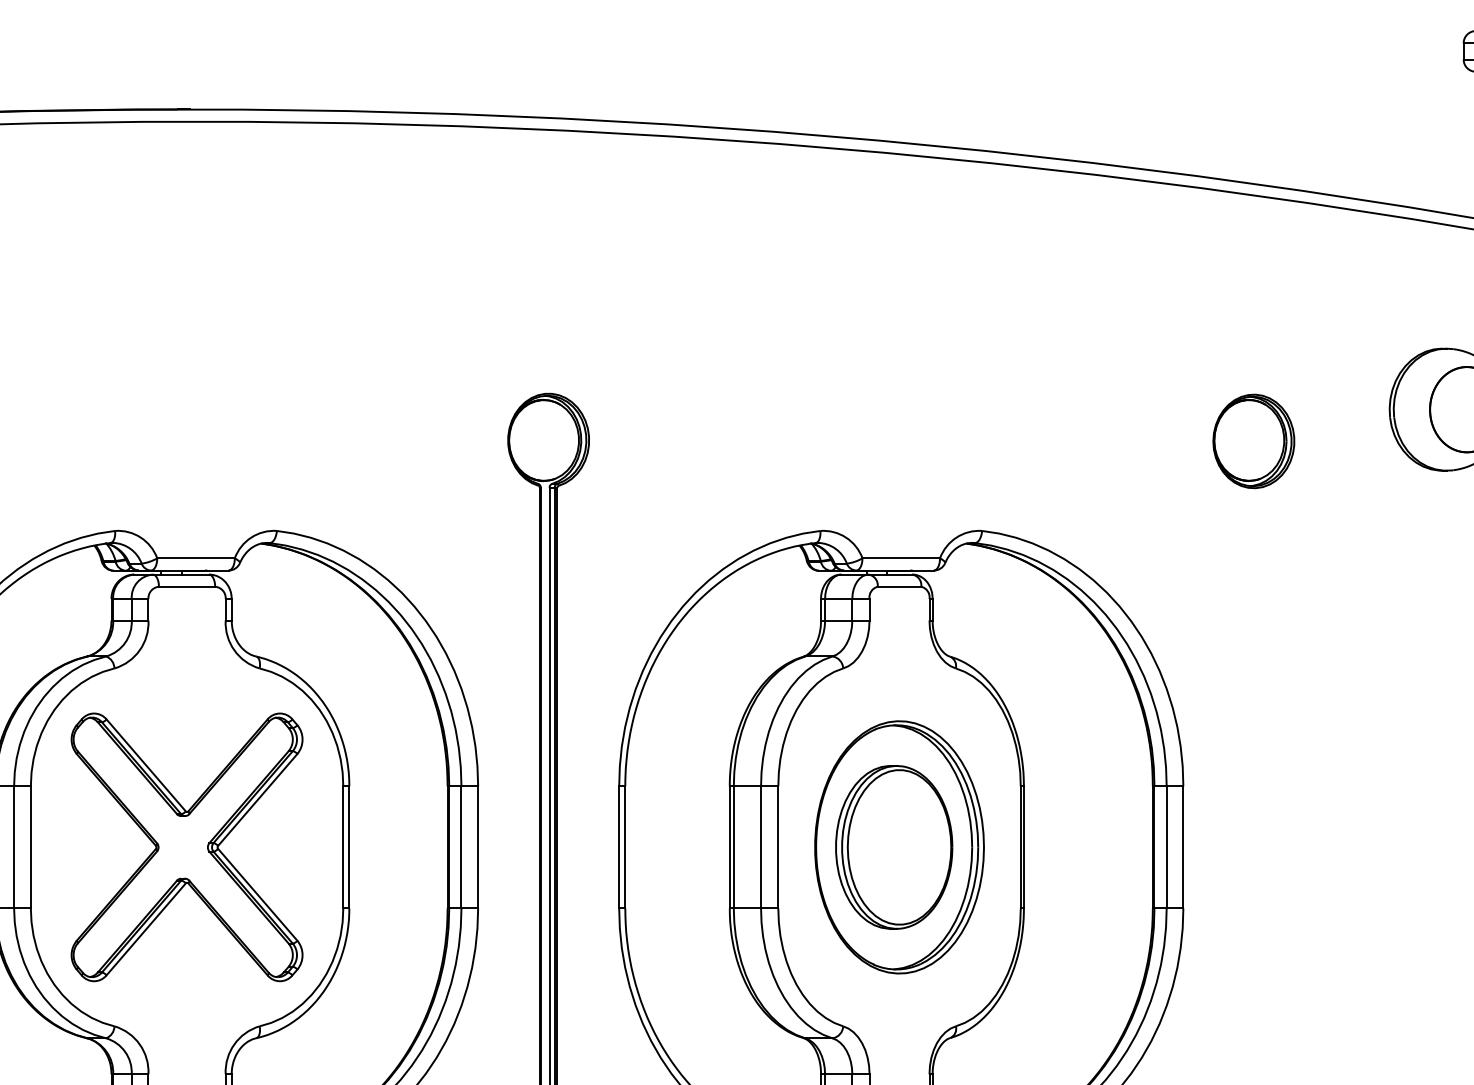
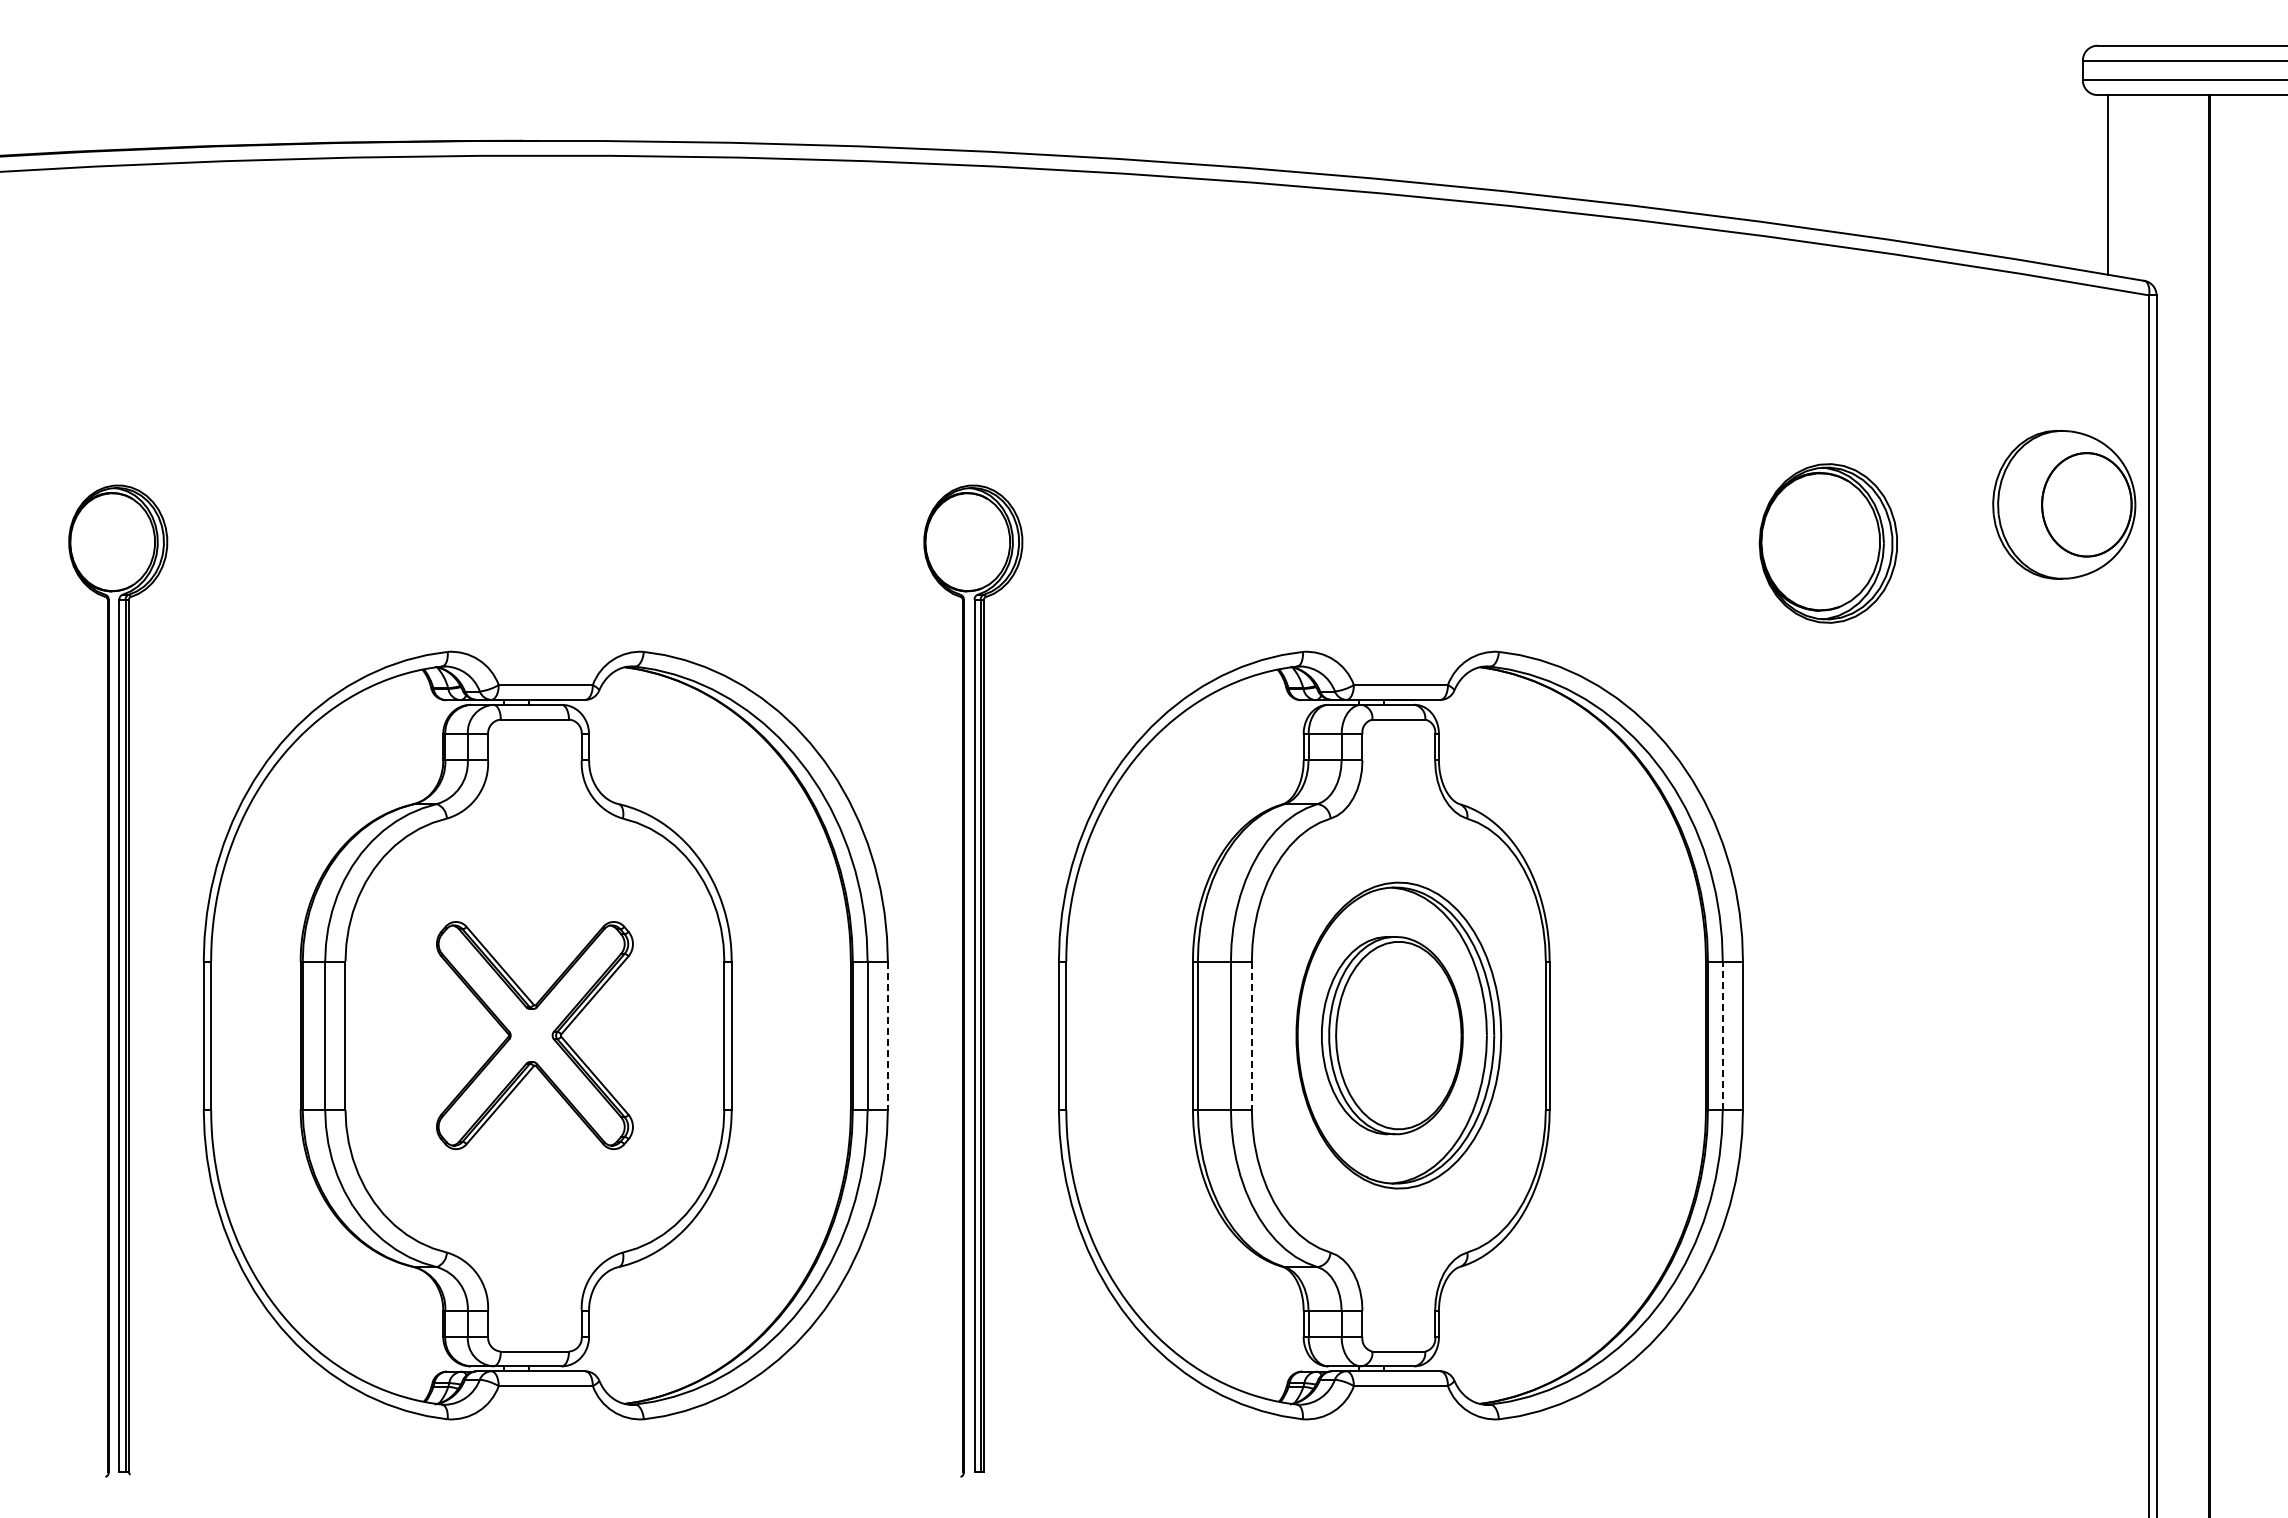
part: (1253, 440) -> (1828, 542), size x1.4
part: (186, 847) -> (534, 1035), size x0.7
line: (1166, 847) -> (1722, 1035), solid -> dashed
line: (477, 848) -> (887, 1036), solid -> dashed
line: (778, 848) -> (1251, 1036), solid -> dashed

